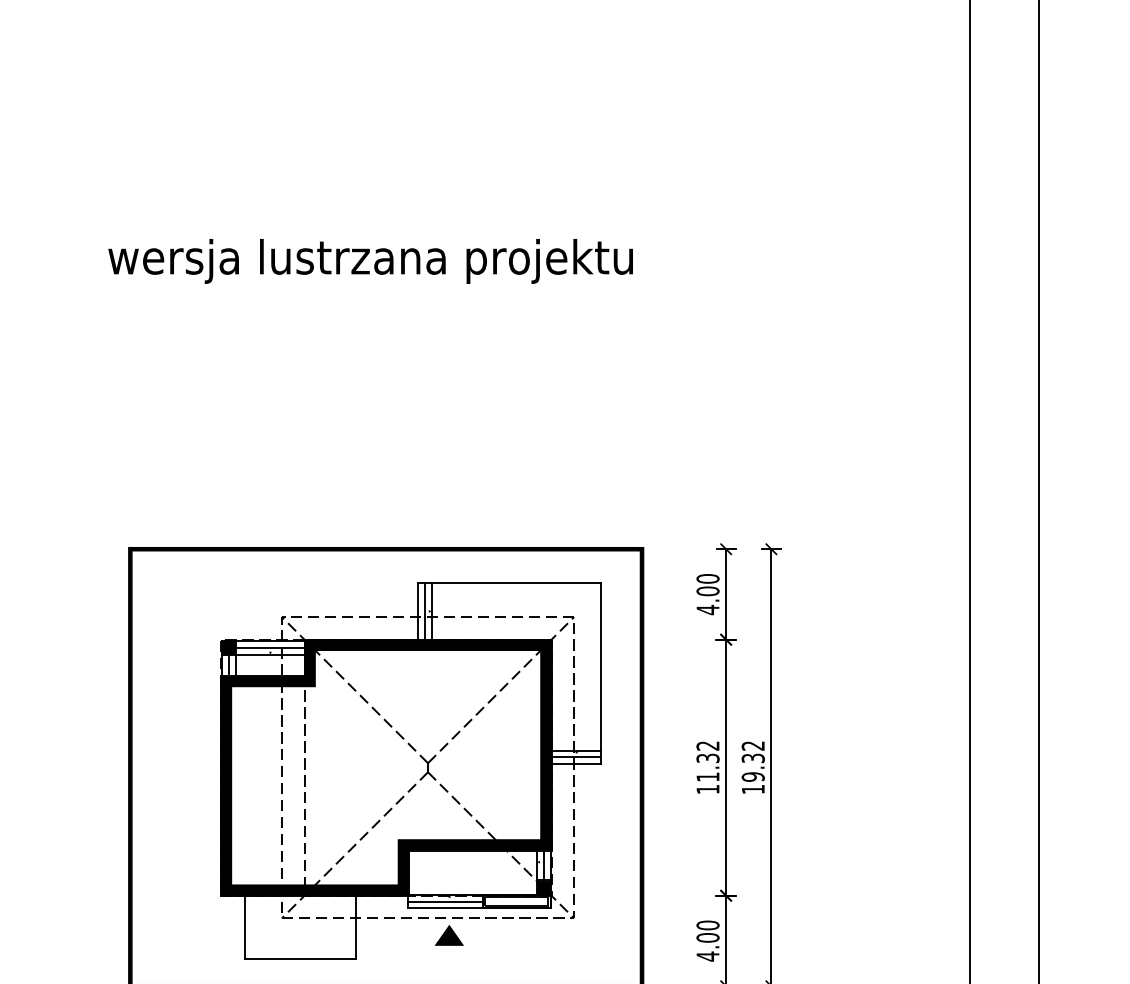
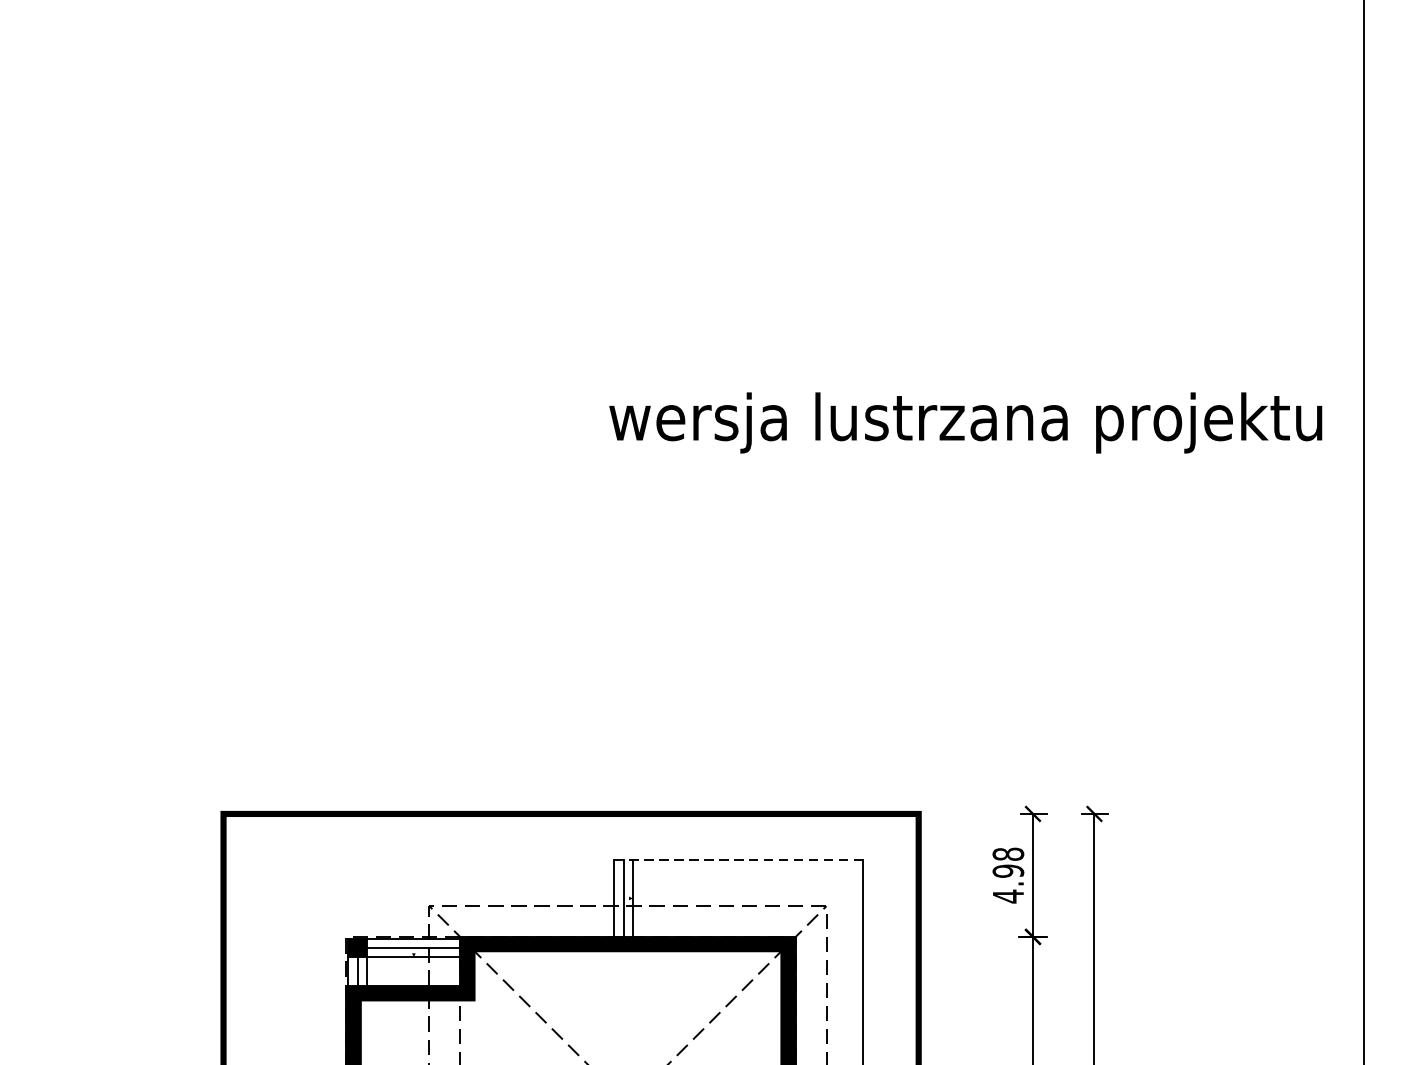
text: (370, 261) -> (965, 423), moved
line: (509, 583) -> (738, 860), solid -> dashed
text: (707, 585) -> (1007, 863), 4.00 -> 4.98

